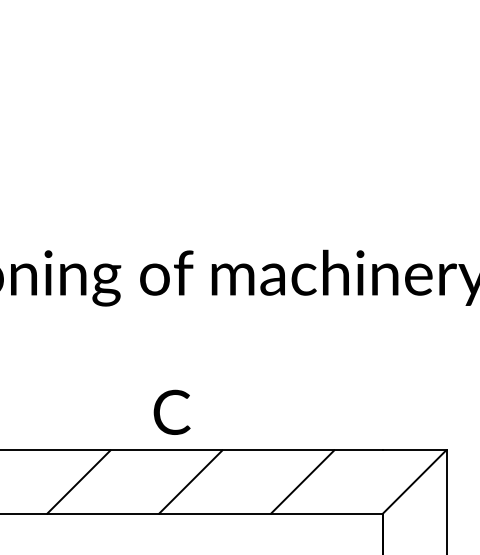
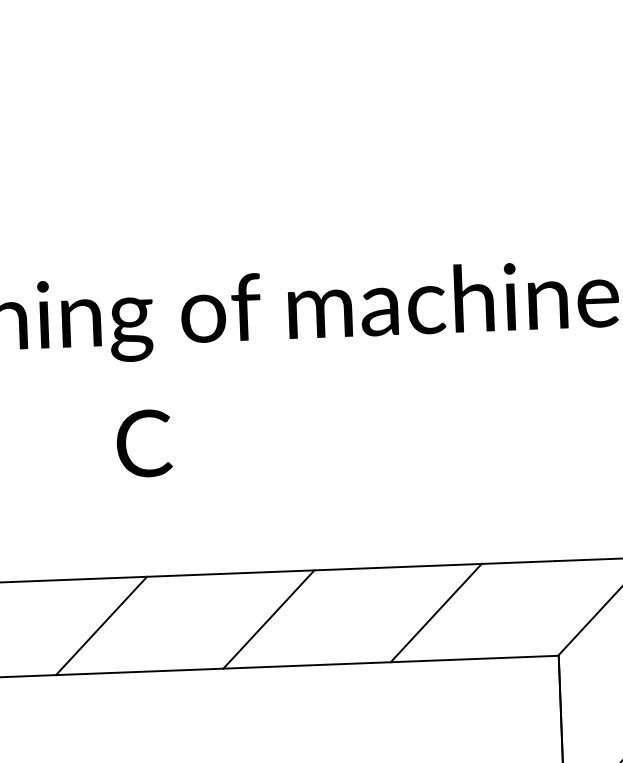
text: (171, 411) -> (143, 442), moved

